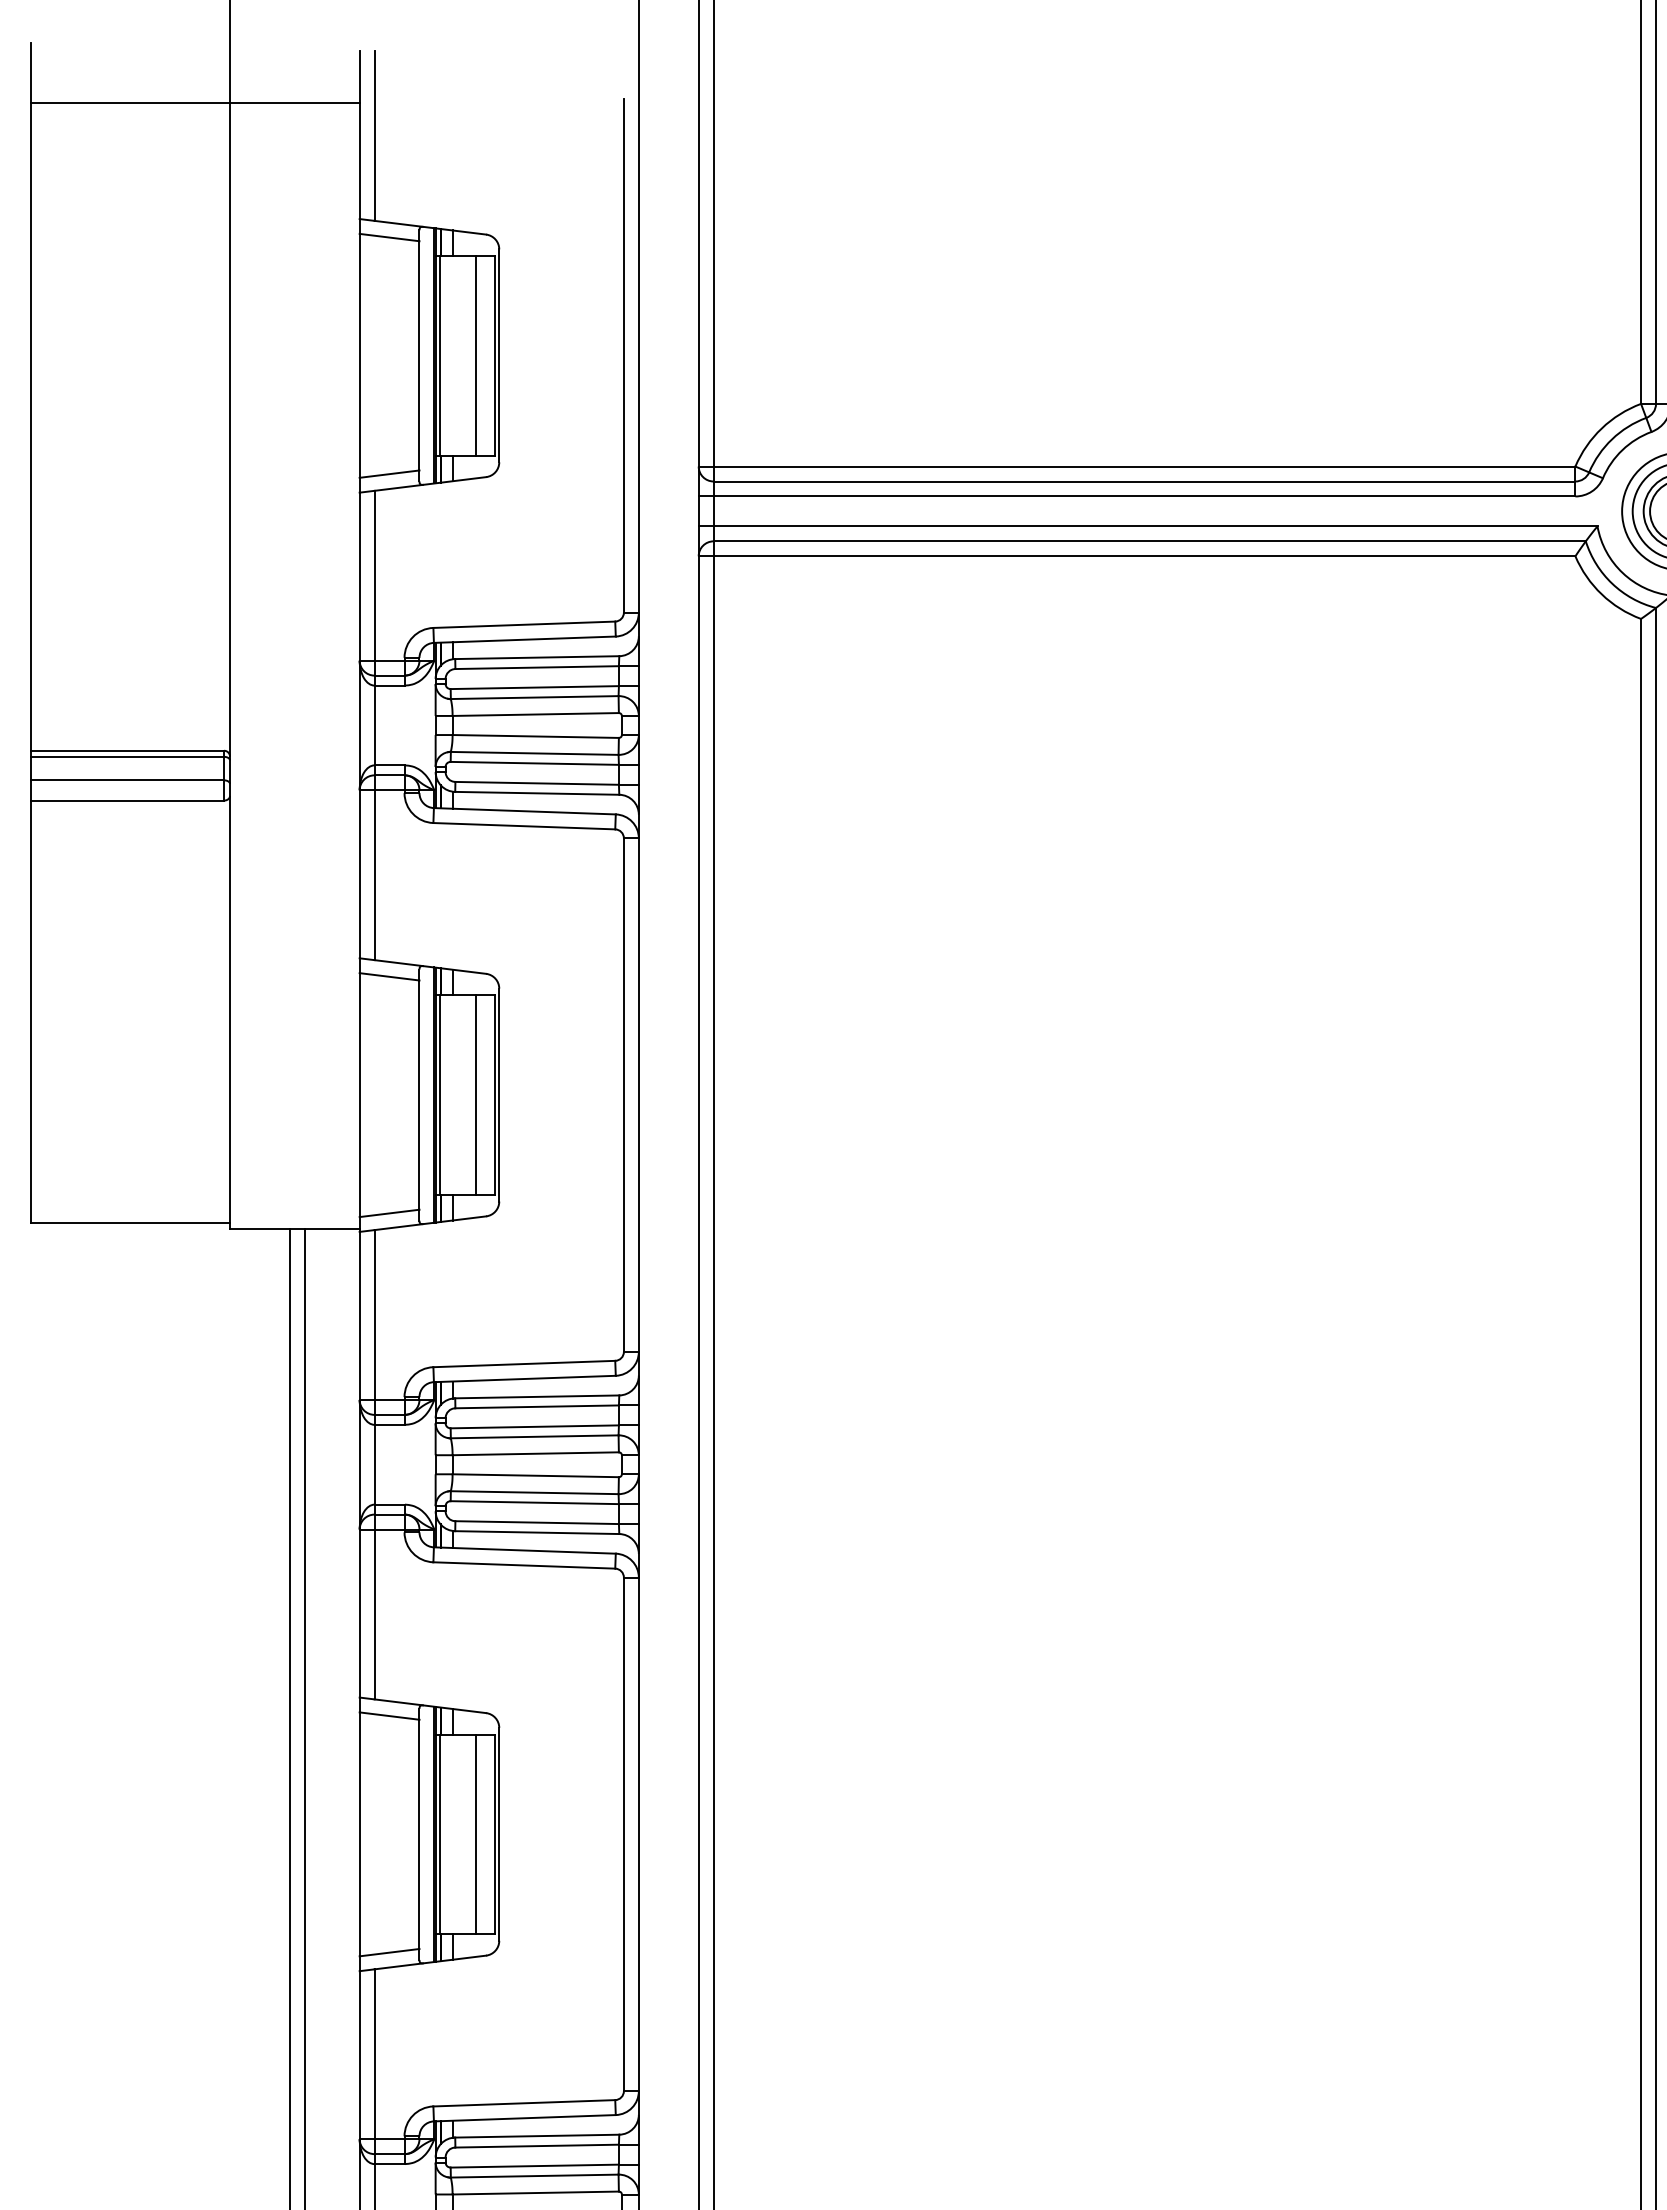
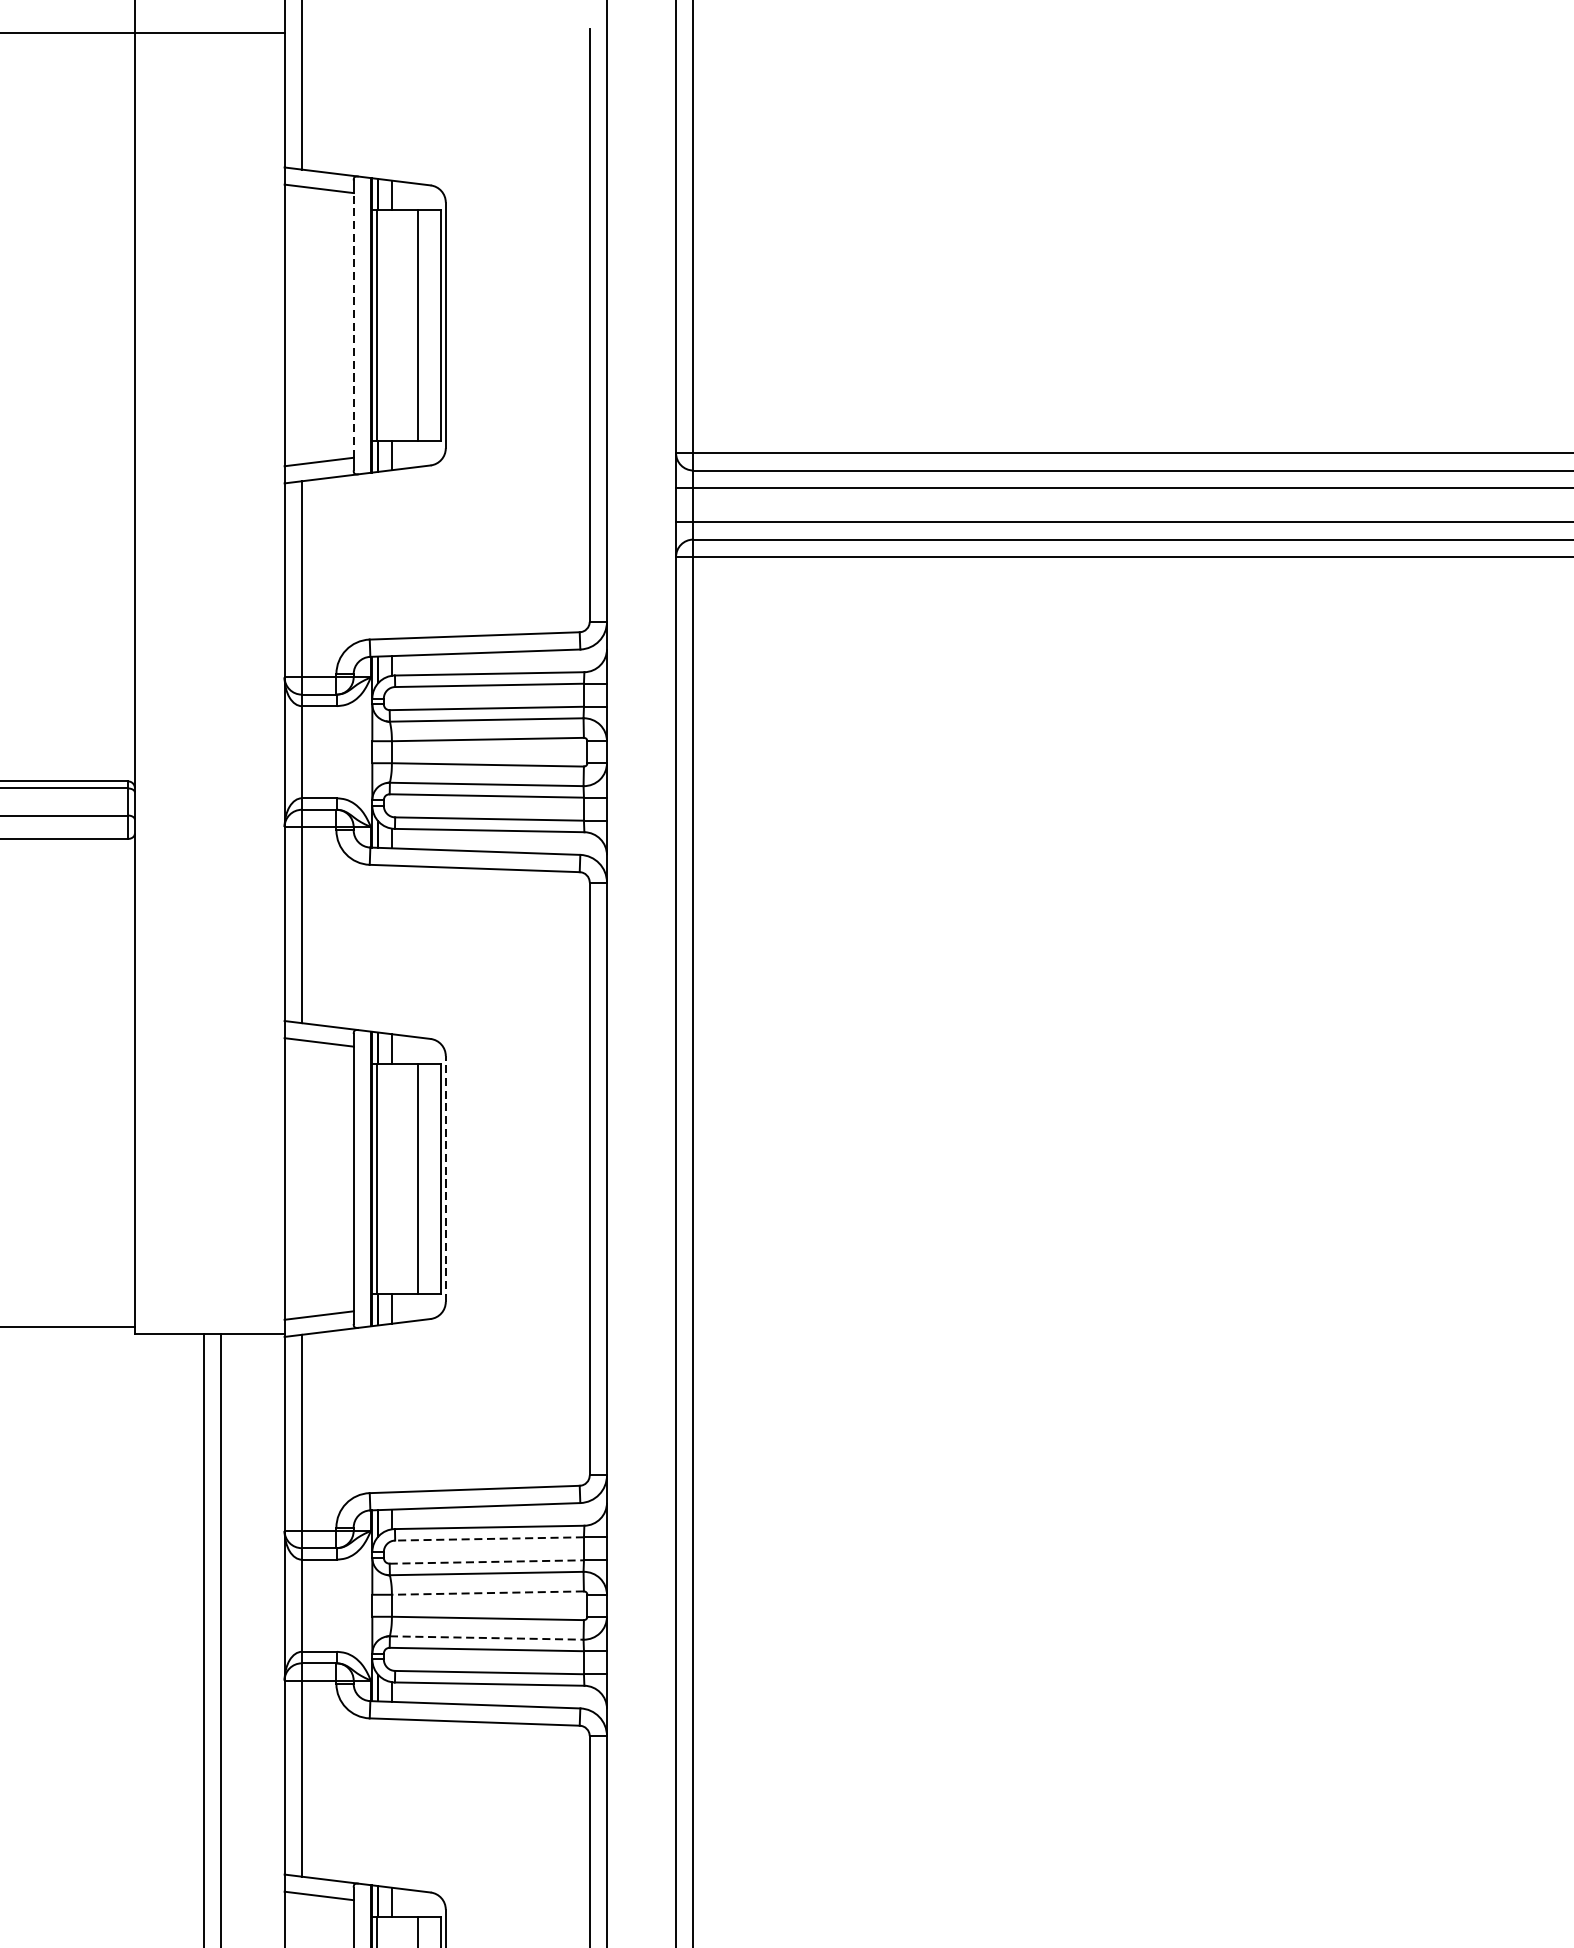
line: (419, 355) -> (353, 325), solid -> dashed
line: (499, 1094) -> (446, 1178), solid -> dashed
line: (537, 1406) -> (489, 1538), solid -> dashed
line: (535, 1426) -> (487, 1561), solid -> dashed
line: (535, 1453) -> (487, 1592), solid -> dashed
line: (534, 1492) -> (486, 1637), solid -> dashed

